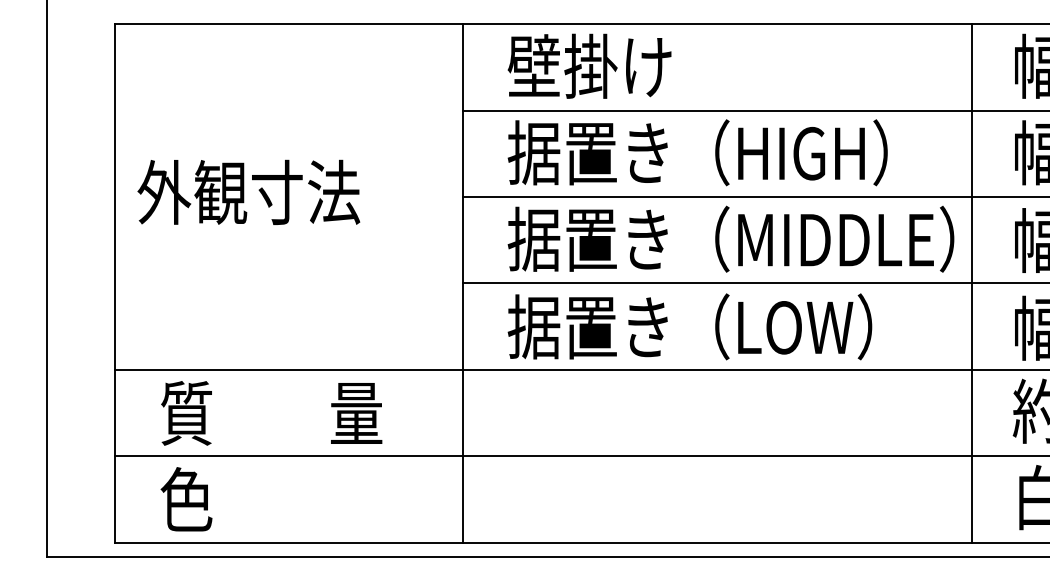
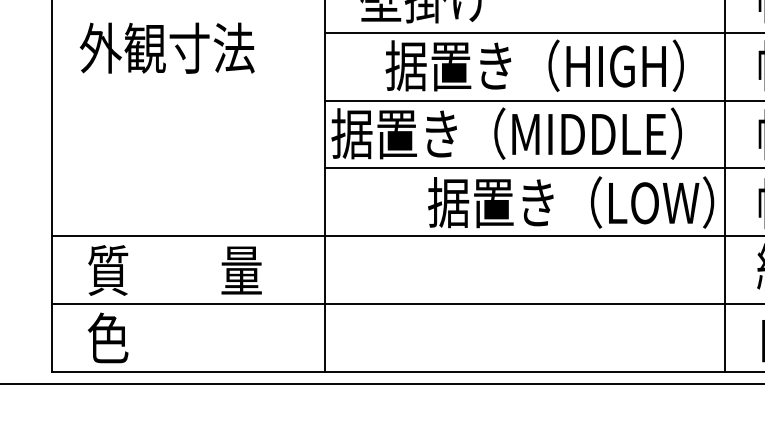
text: (697, 152) -> (534, 65), moved
text: (248, 191) -> (167, 47), moved
text: (730, 238) -> (506, 133), moved
text: (689, 326) -> (570, 202), moved

